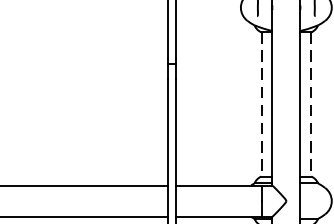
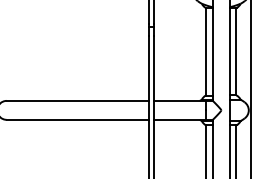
line: (261, 104) -> (206, 51), dashed -> solid
line: (311, 104) -> (236, 51), dashed -> solid

